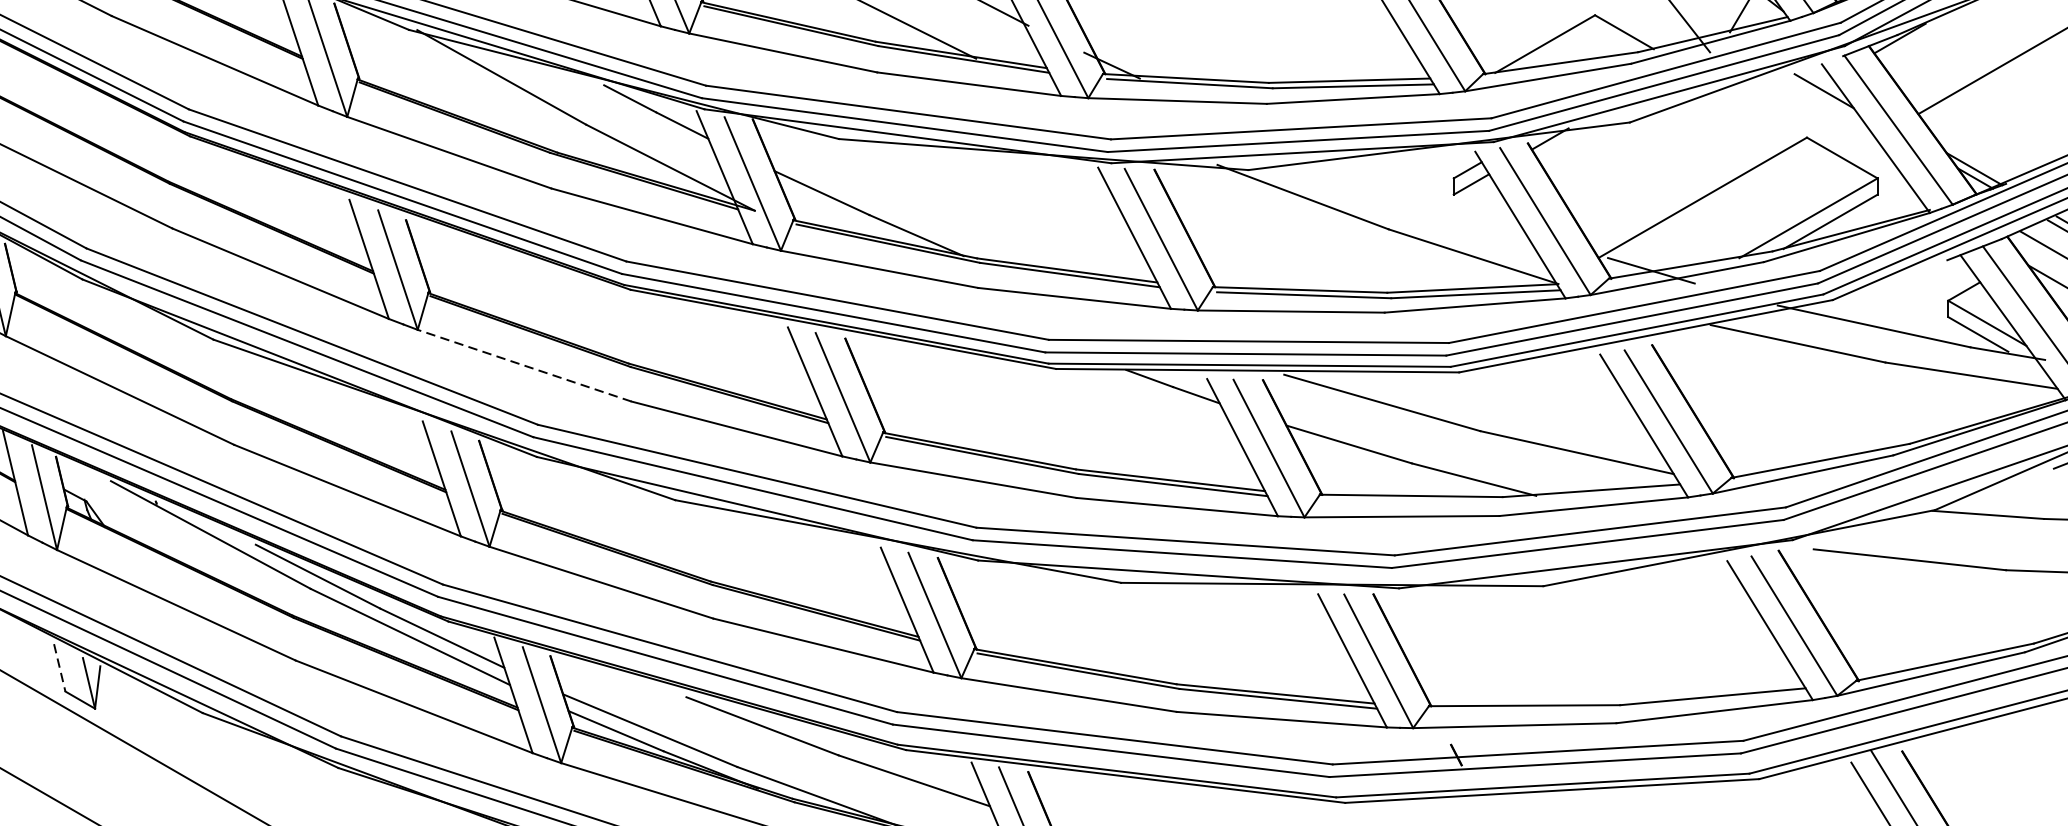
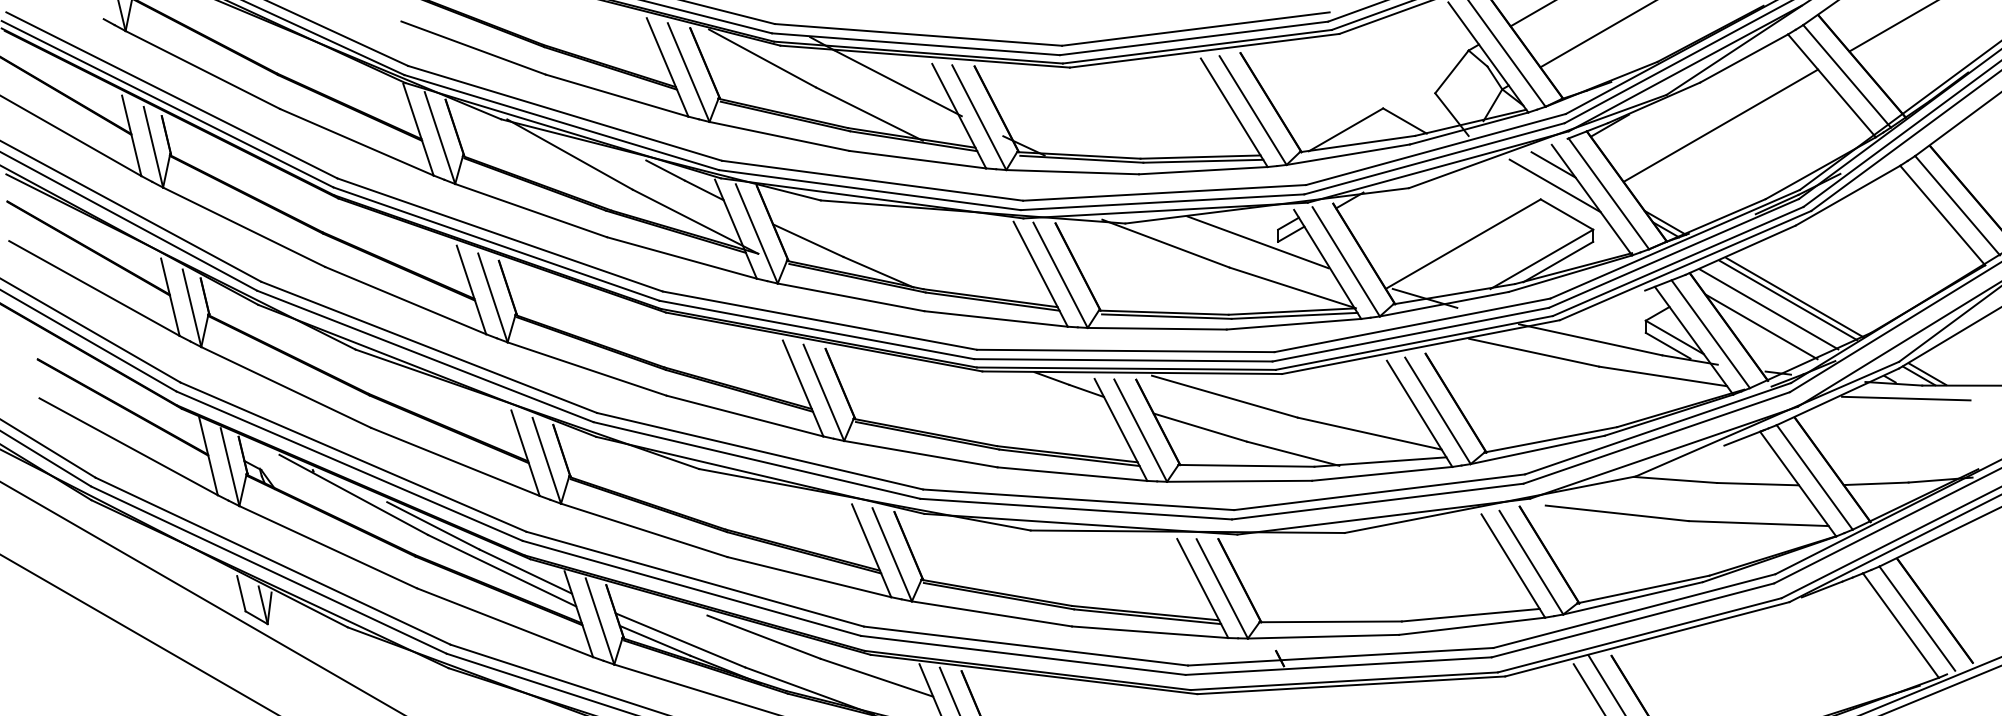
line: (1825, 118) -> (1554, 185), added
line: (1426, 195) -> (1257, 242), added
line: (525, 366) -> (587, 369), dashed -> solid
line: (59, 668) -> (241, 594), dashed -> solid

